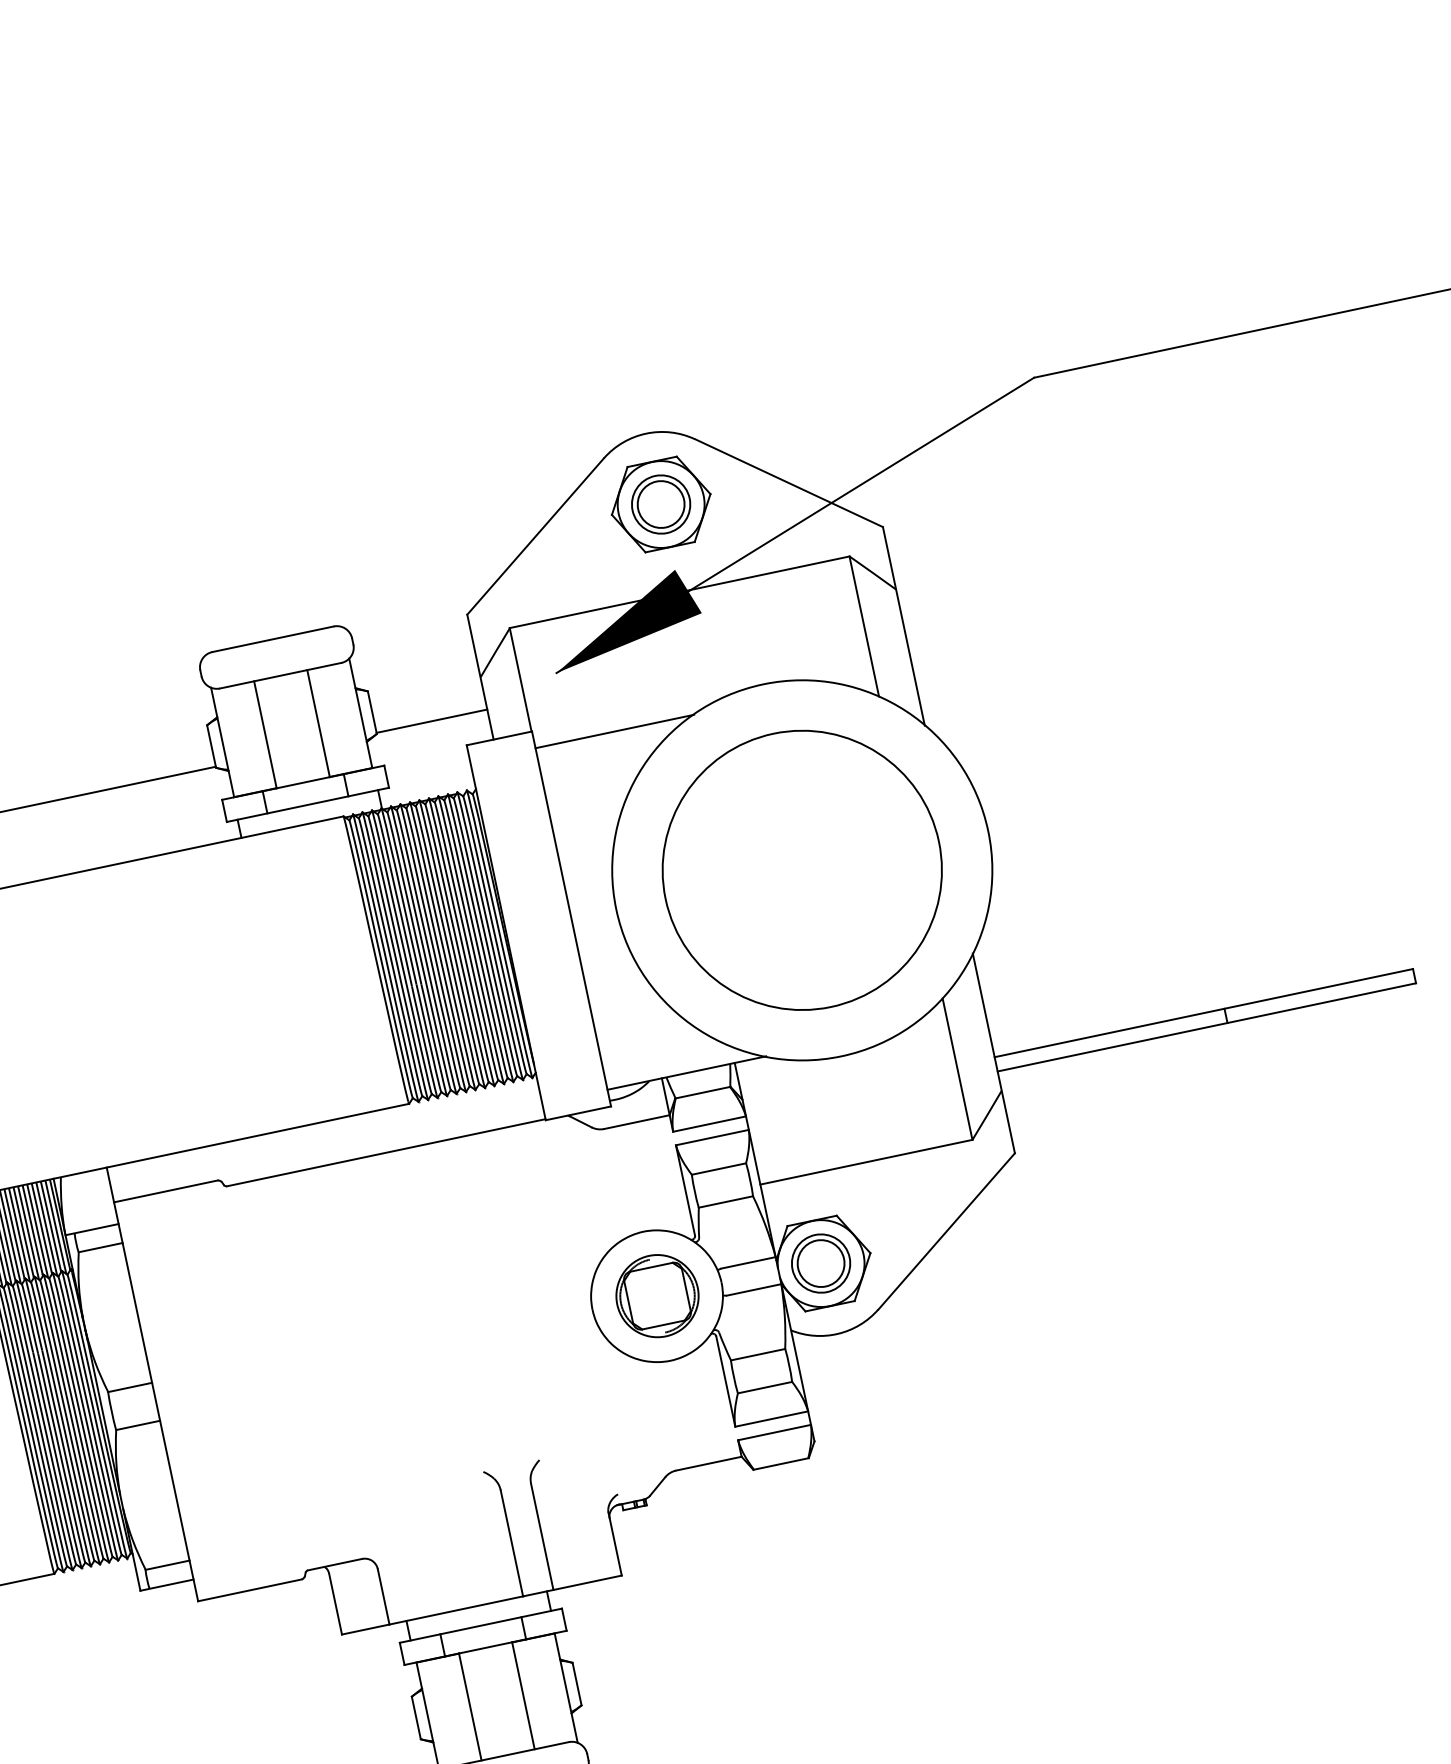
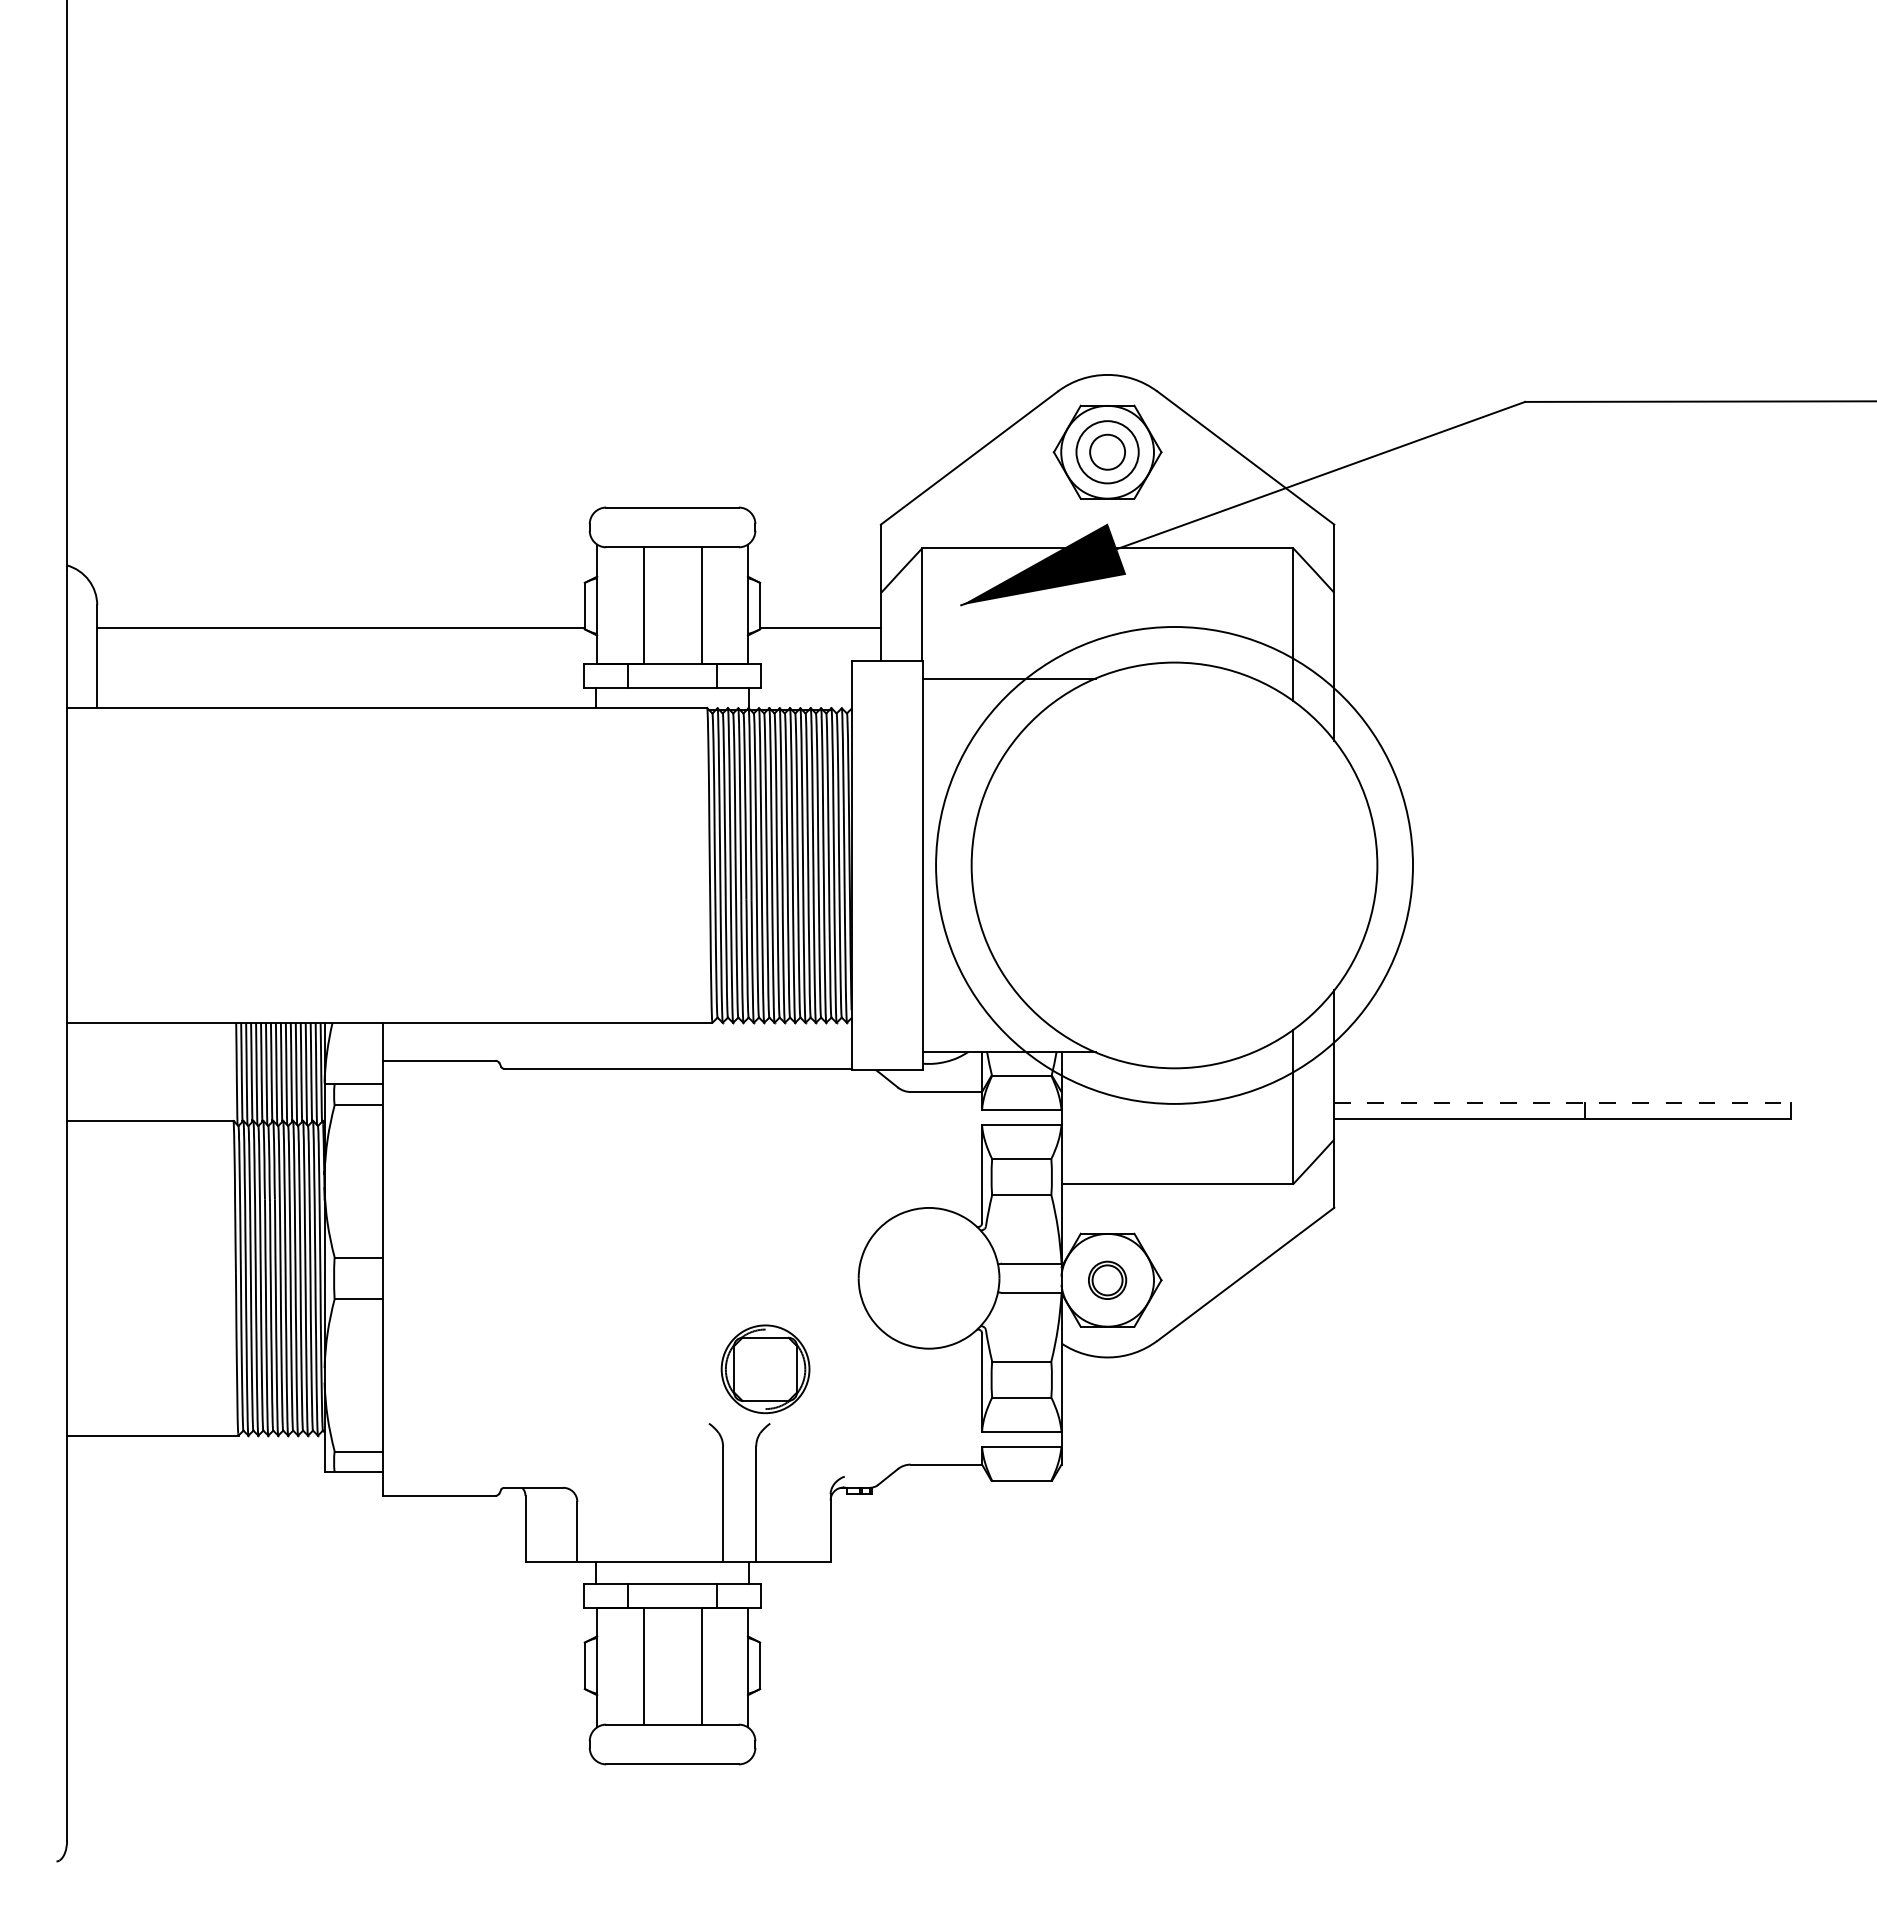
circle: (661, 504) -> (1107, 452), size x0.7
circle: (802, 870) -> (1174, 865), size x1.6
line: (1204, 1012) -> (1563, 1102), solid -> dashed
part: (821, 1263) -> (1107, 1280), size x0.6
part: (657, 1296) -> (765, 1369), moved

